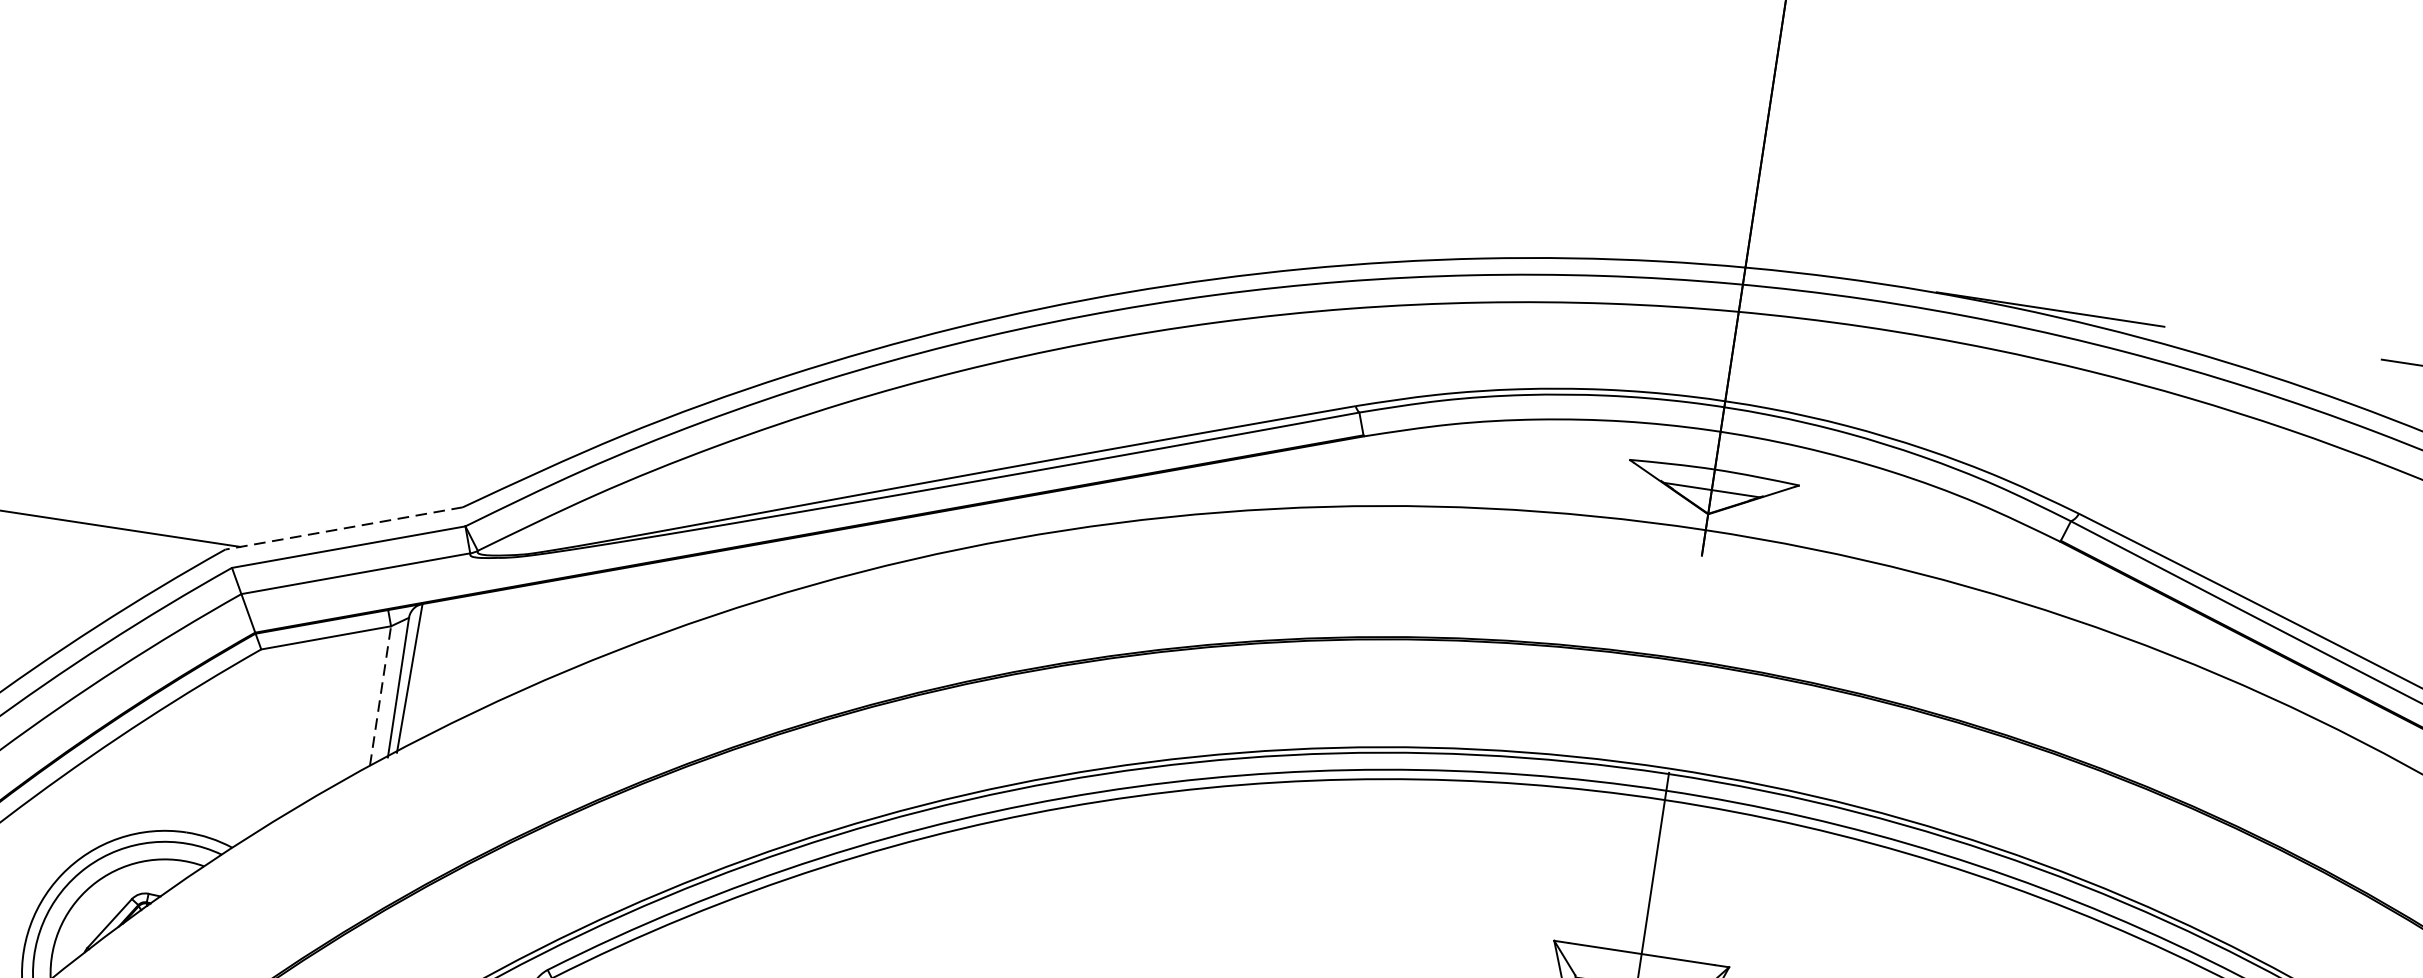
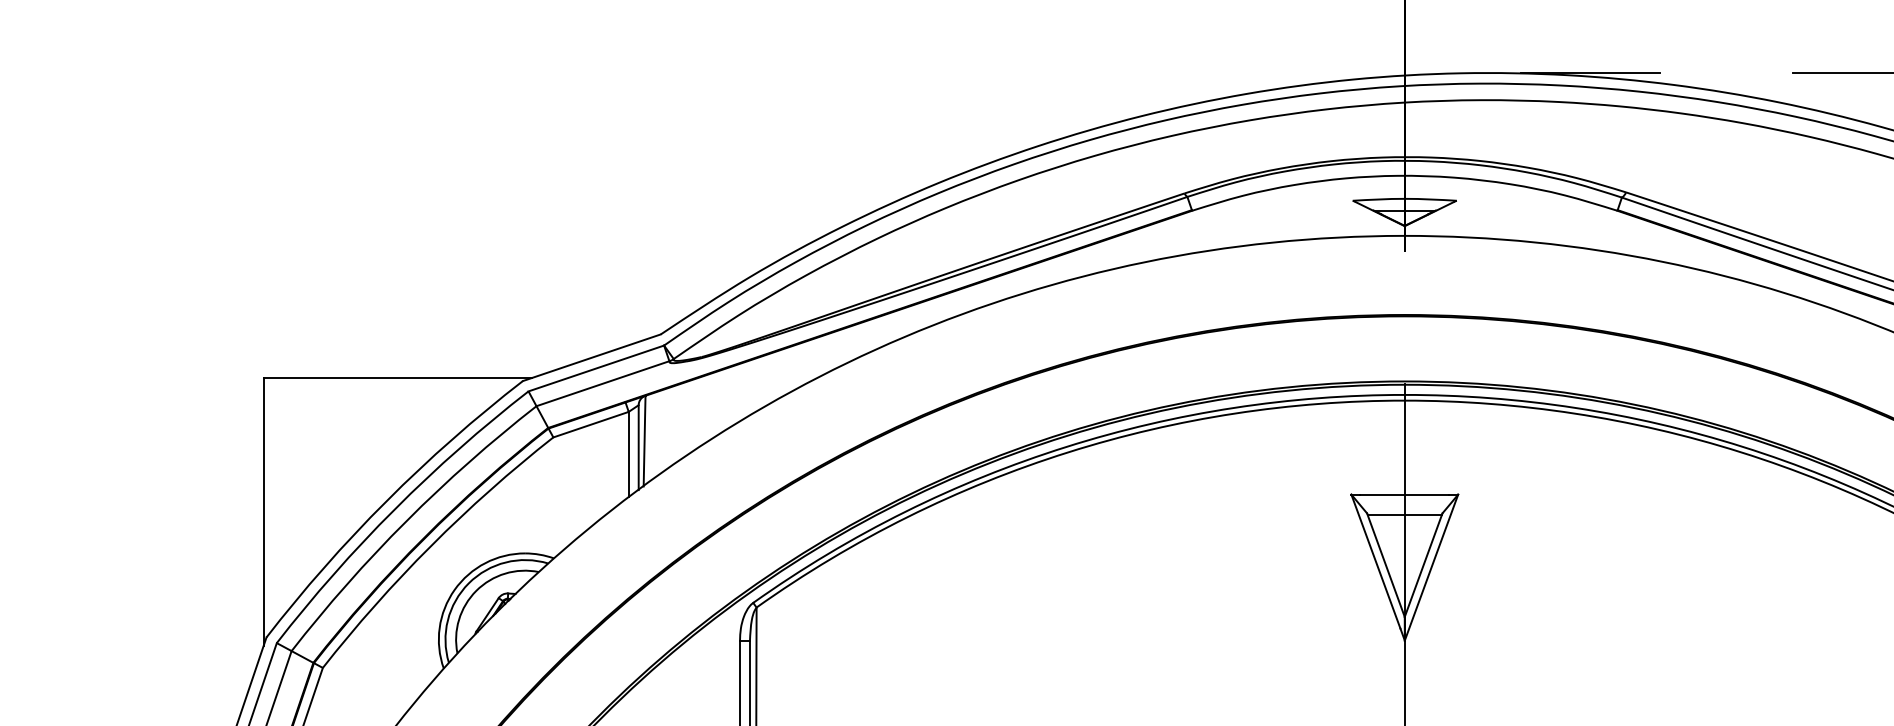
line: (343, 527) -> (591, 357), dashed -> solid
line: (380, 695) -> (628, 454), dashed -> solid

